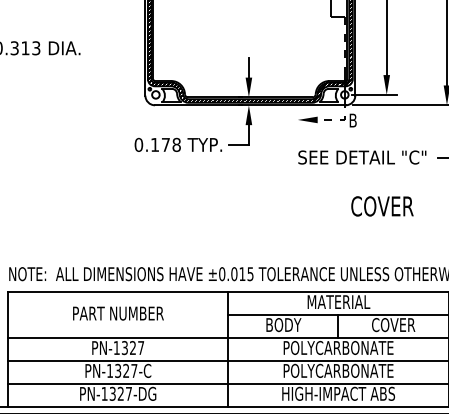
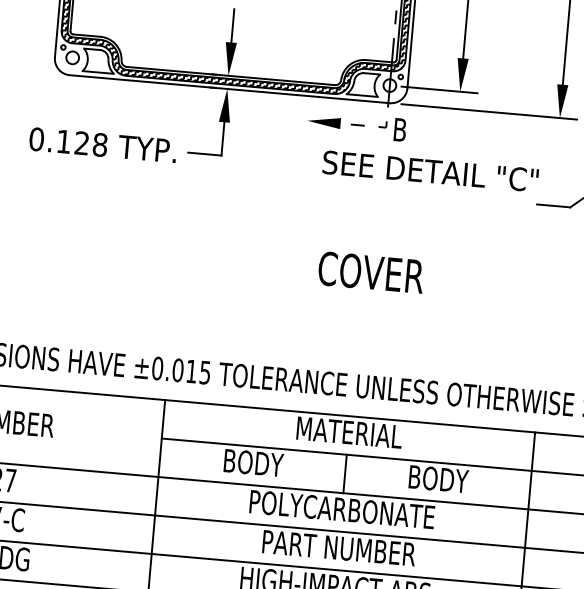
text: (165, 144) -> (81, 142), 0.178 -> 0.128
text: (362, 157) -> (430, 171), moved
text: (382, 206) -> (371, 272), moved
text: (393, 325) -> (437, 479), COVER -> BODY
text: (338, 370) -> (338, 547), POLYCARBONATE -> PART NUMBER

